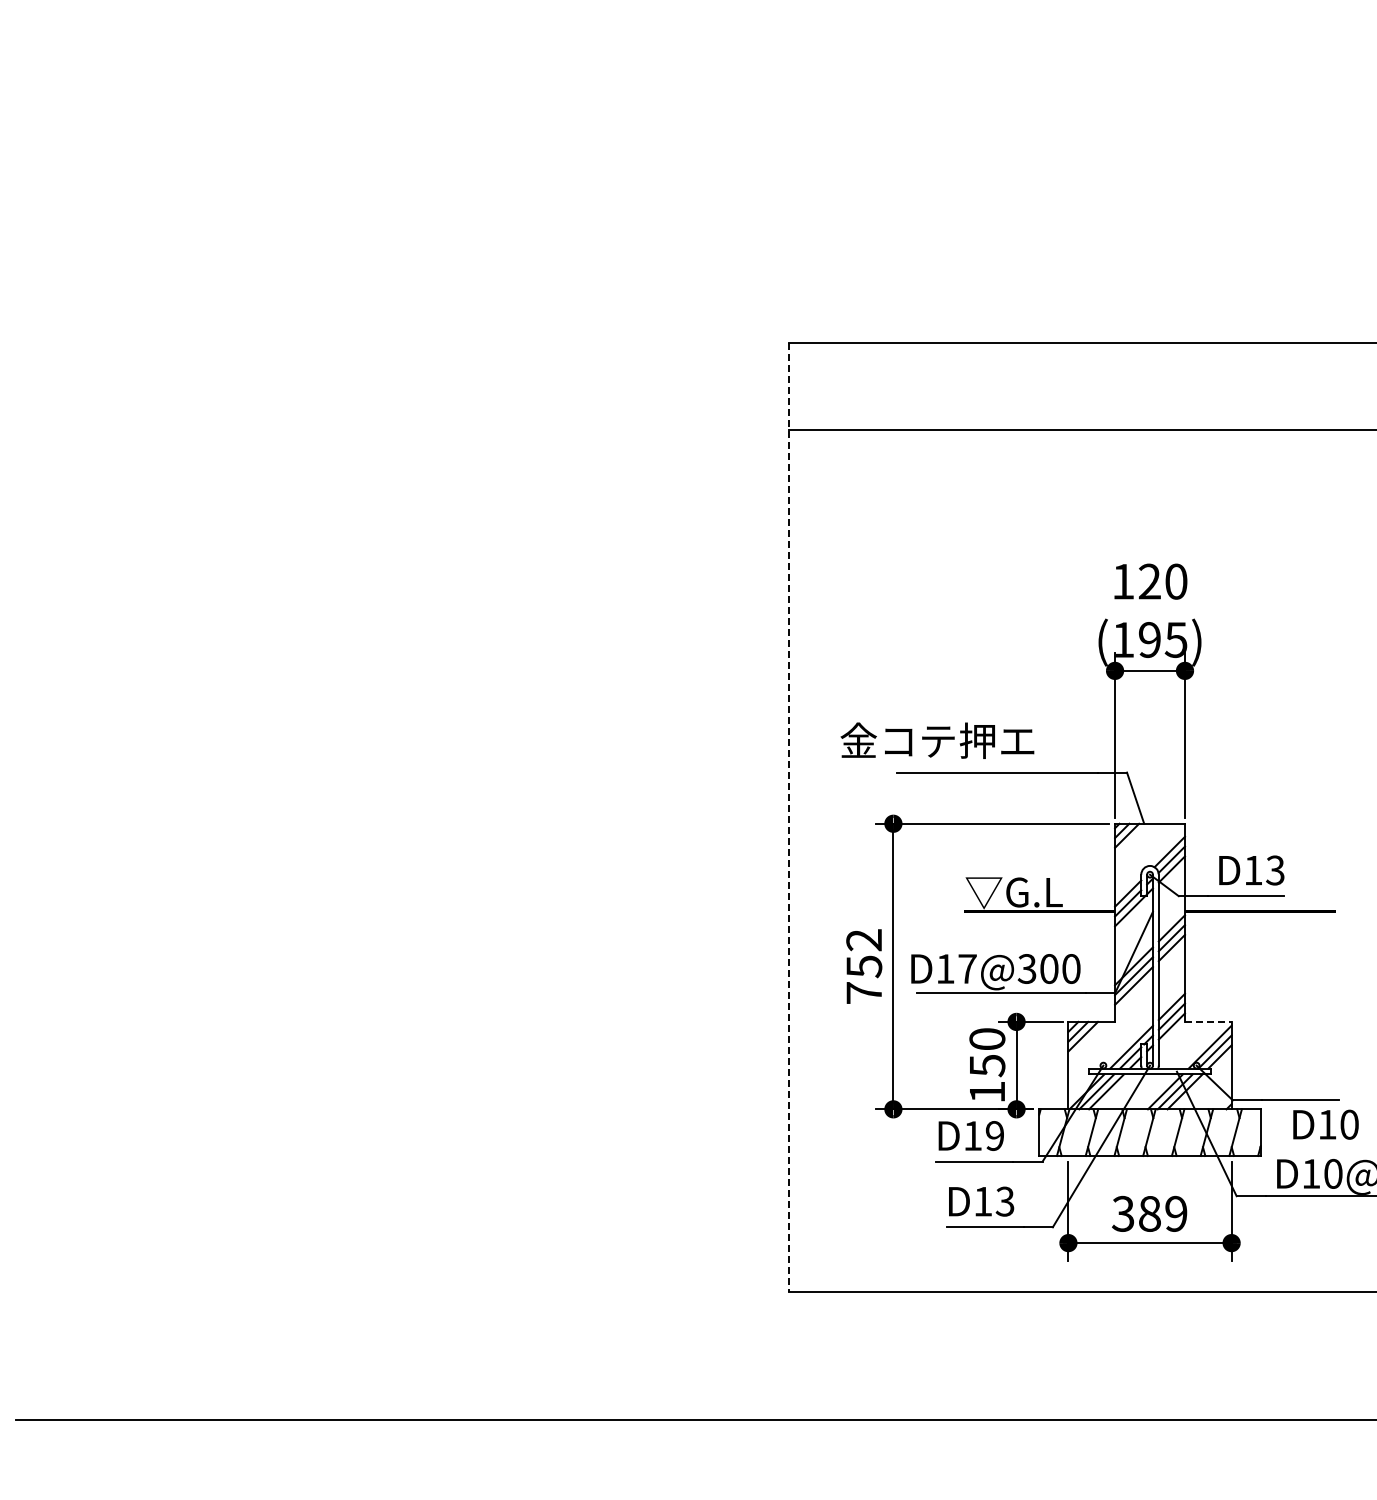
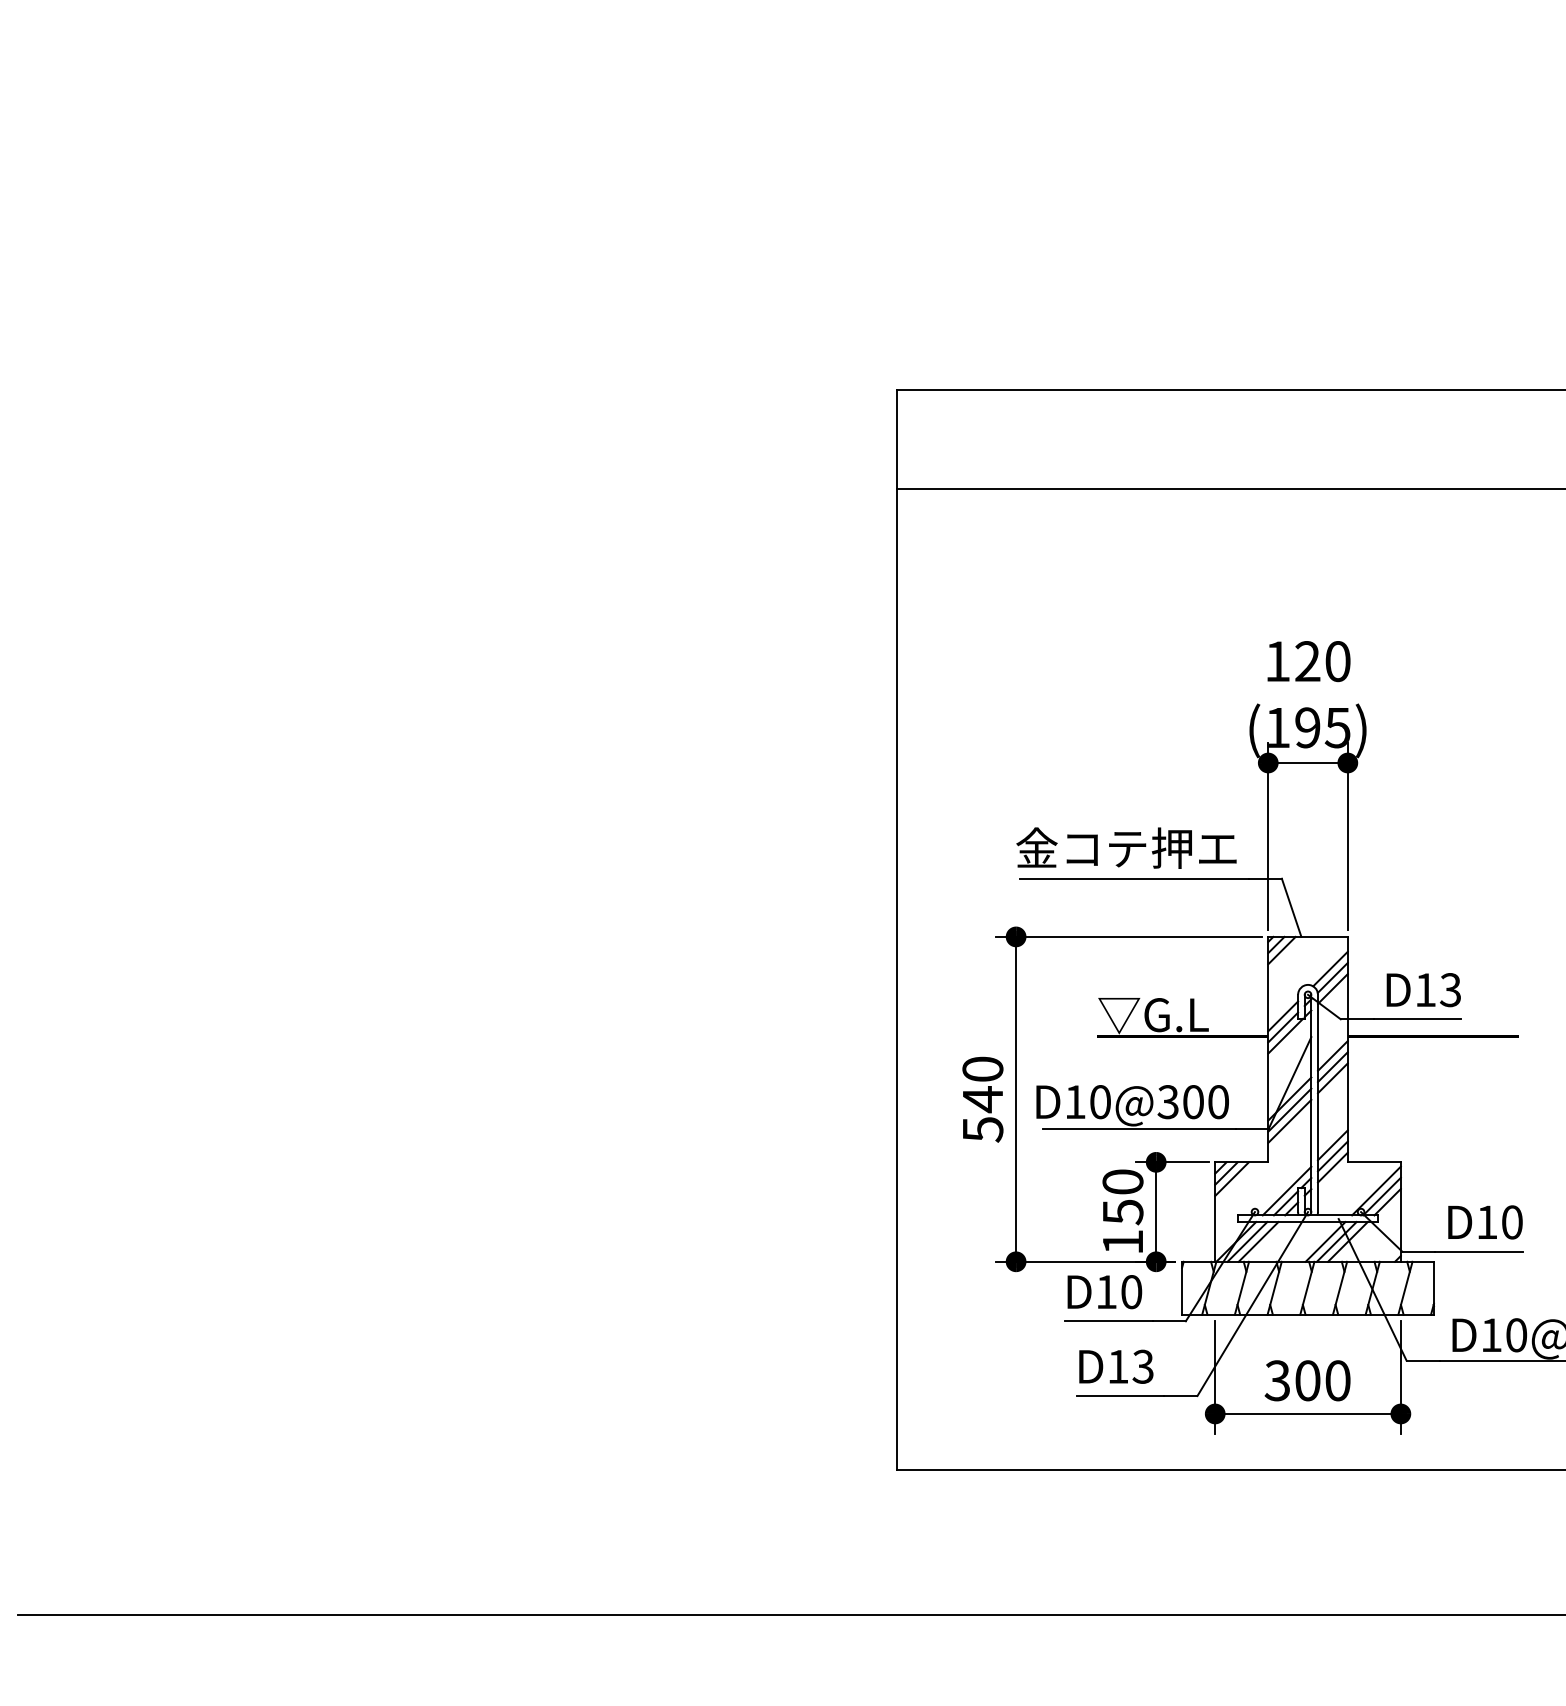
text: (937, 740) -> (1126, 847), moved
line: (789, 817) -> (897, 929), dashed -> solid
text: (864, 966) -> (983, 1099), 752 -> 540
text: (967, 968) -> (1100, 1101), D17@300 -> D10@300
line: (1208, 1021) -> (1374, 1161), dashed -> solid
text: (1325, 1124) -> (1484, 1222), moved
text: (994, 1135) -> (1131, 1291), D19 -> D10
text: (1163, 1213) -> (1323, 1380), 389 -> 300

